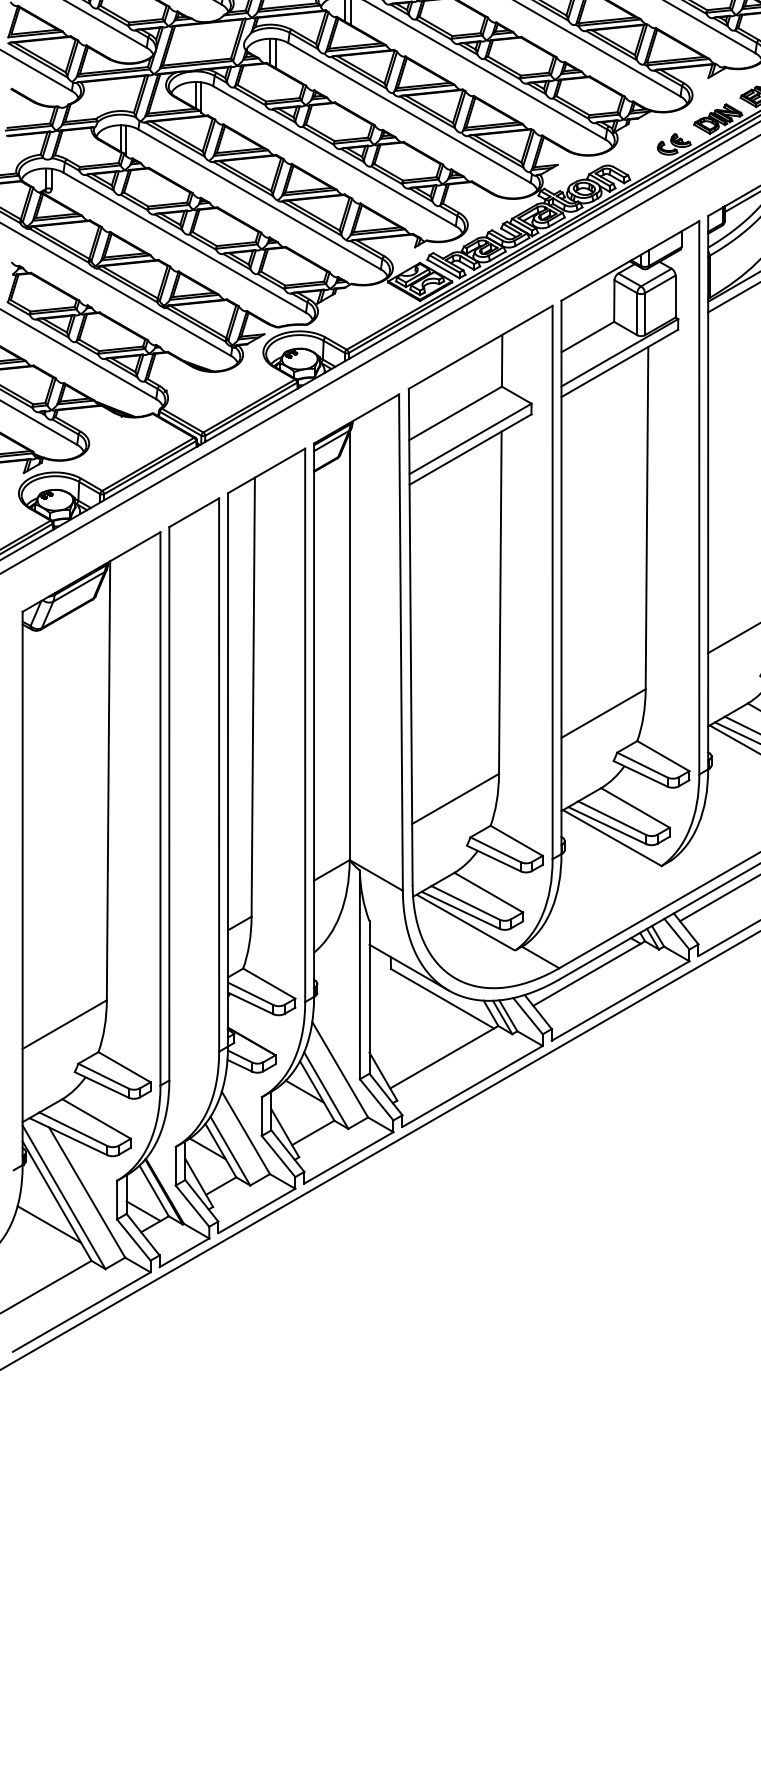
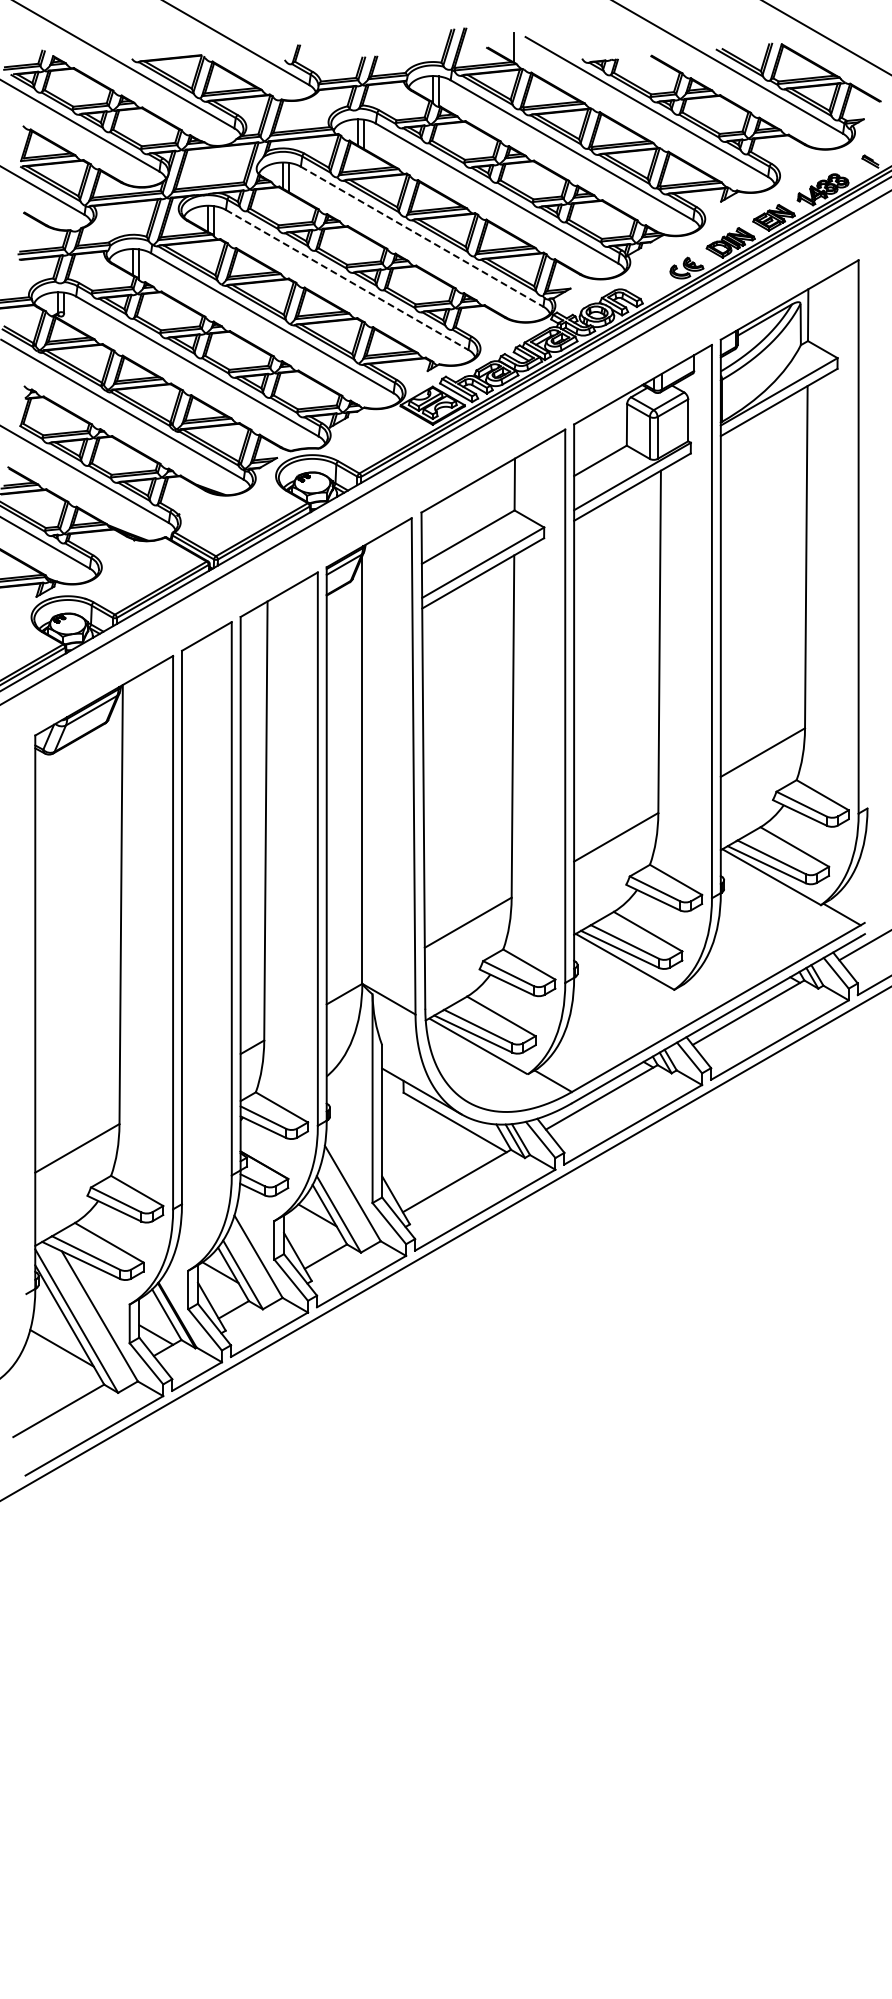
line: (409, 113) -> (422, 237), solid -> dashed
line: (334, 156) -> (347, 280), solid -> dashed

